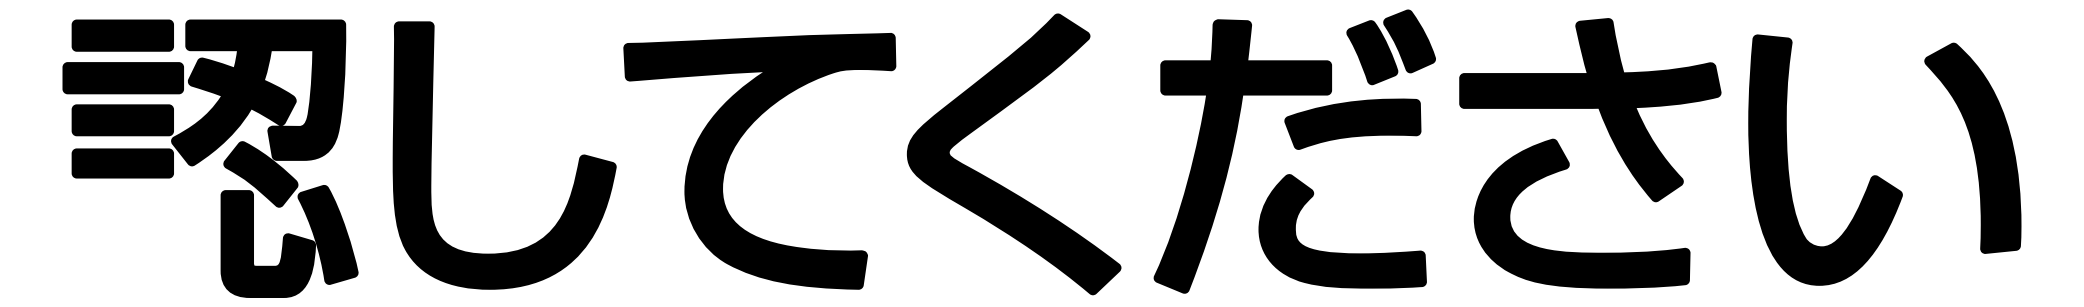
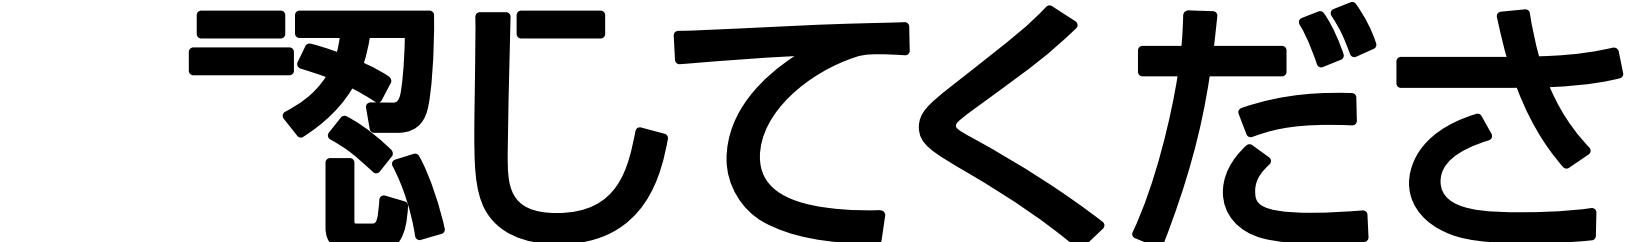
part: (492, 35) -> (560, 24), added
fill: (122, 120) -> (240, 97), removed
part: (1352, 123) -> (1297, 114), moved
fill: (122, 163) -> (240, 135), removed

